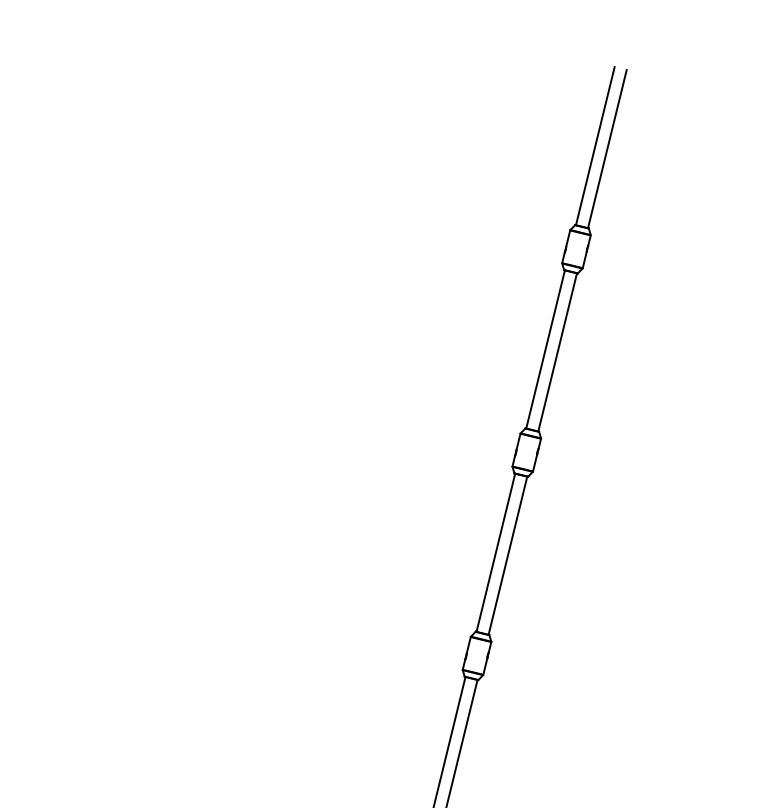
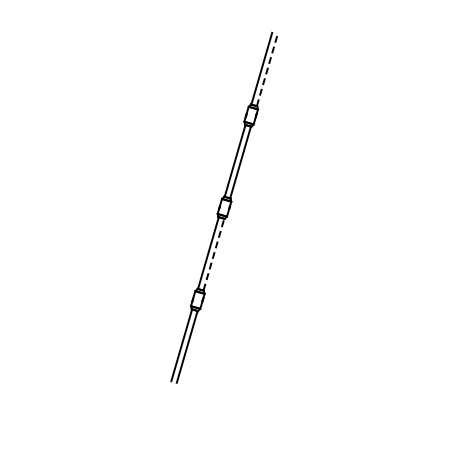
line: (607, 147) -> (267, 69), solid -> dashed
line: (509, 555) -> (214, 254), solid -> dashed

